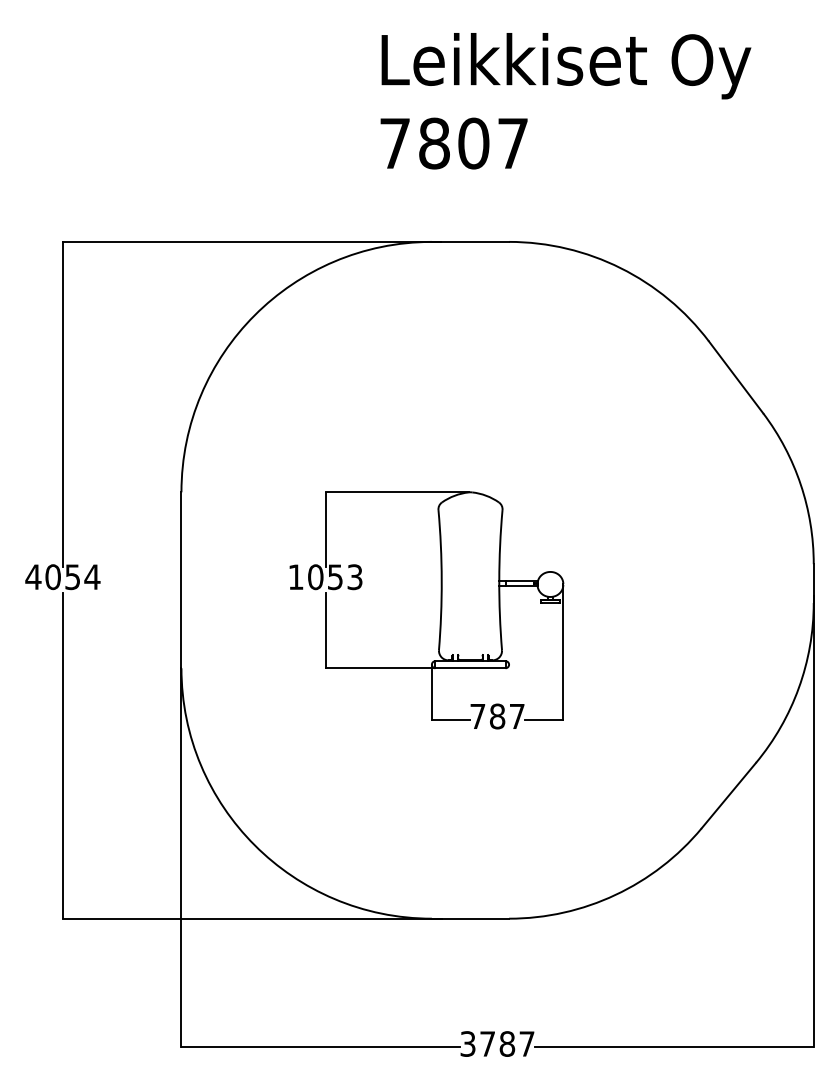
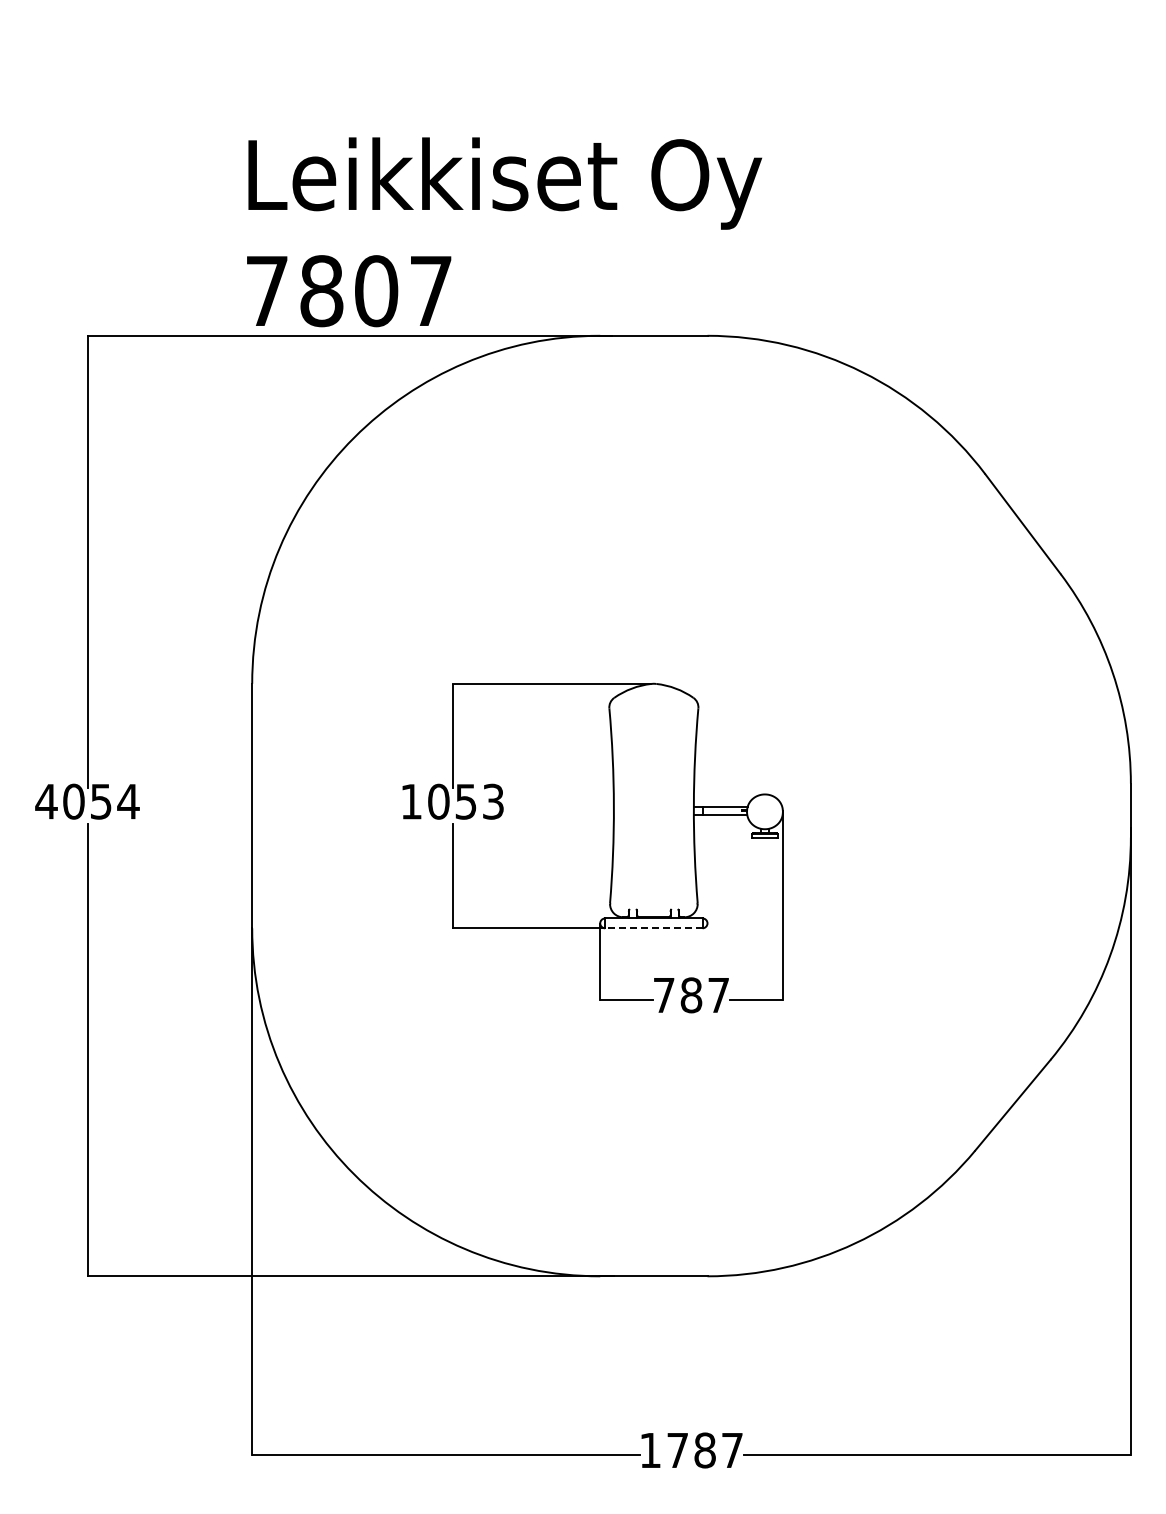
text: (565, 101) -> (504, 232), moved
line: (470, 668) -> (653, 928), solid -> dashed
text: (468, 1044) -> (650, 1450), 3787 -> 1787

